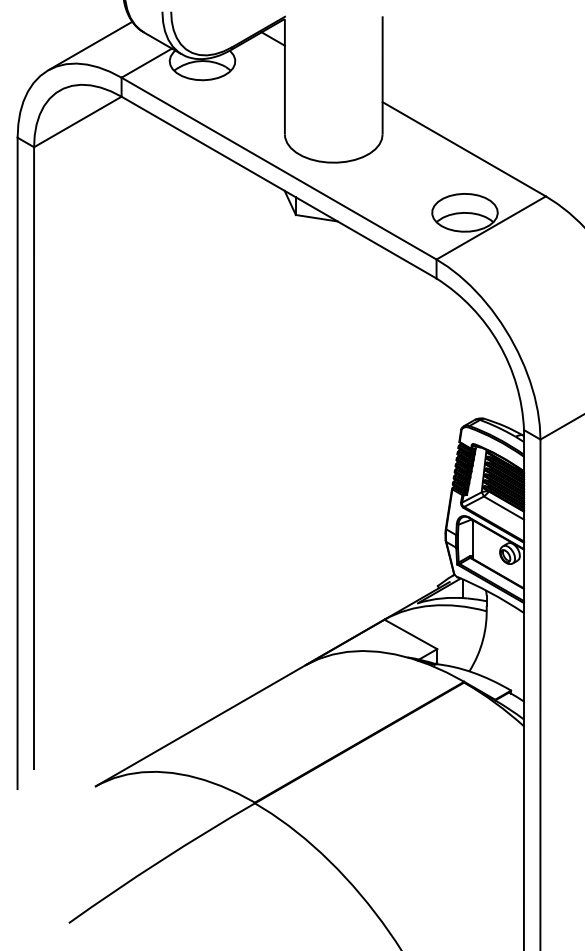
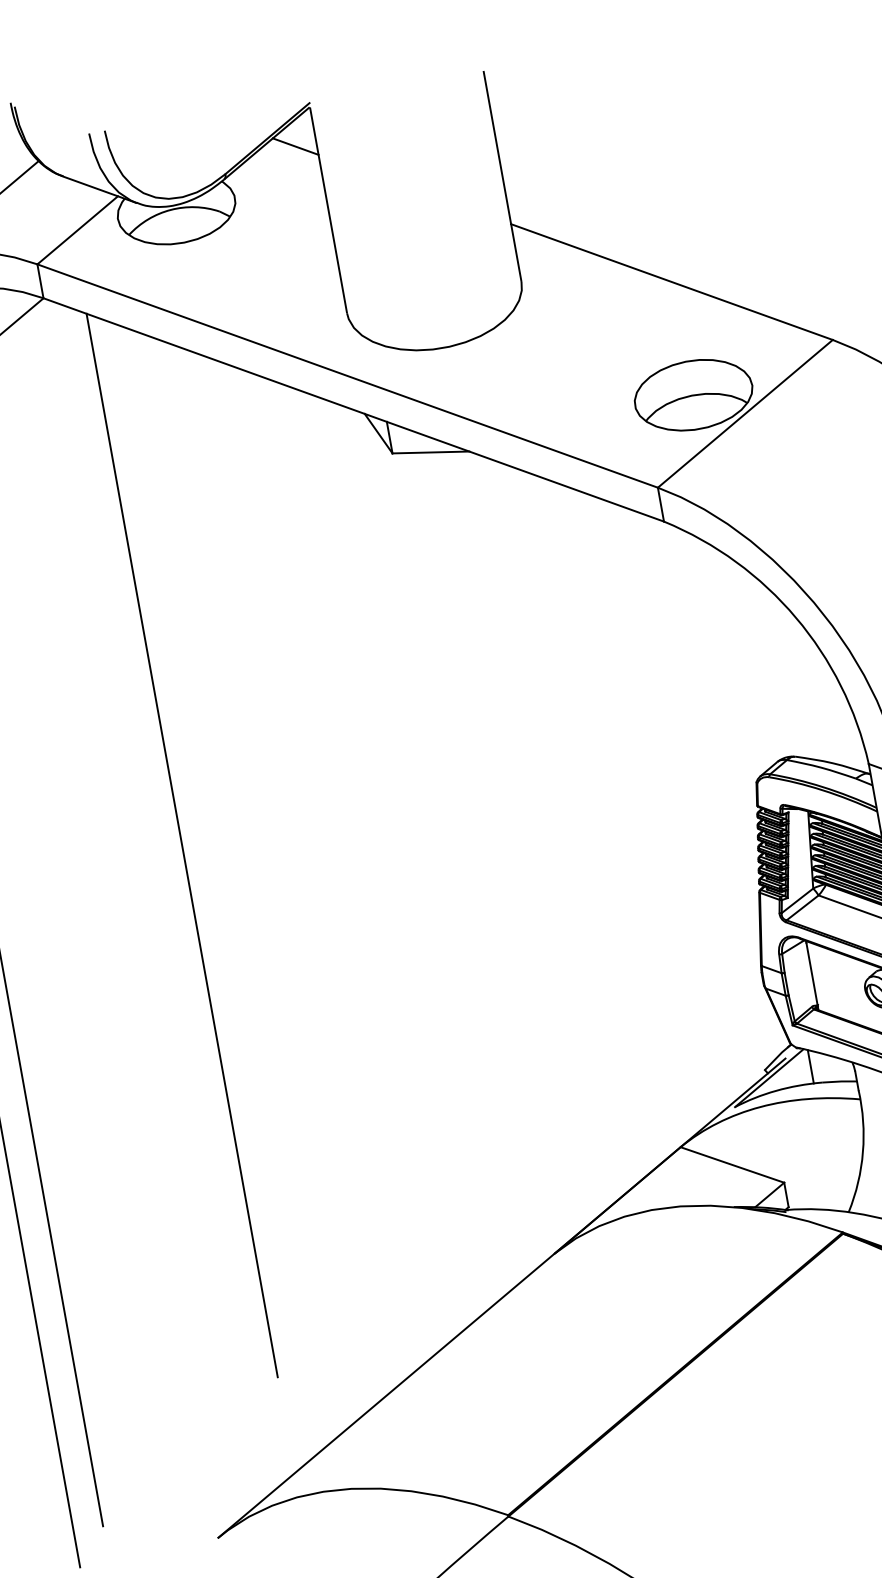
line: (143, 407) -> (182, 845), added

